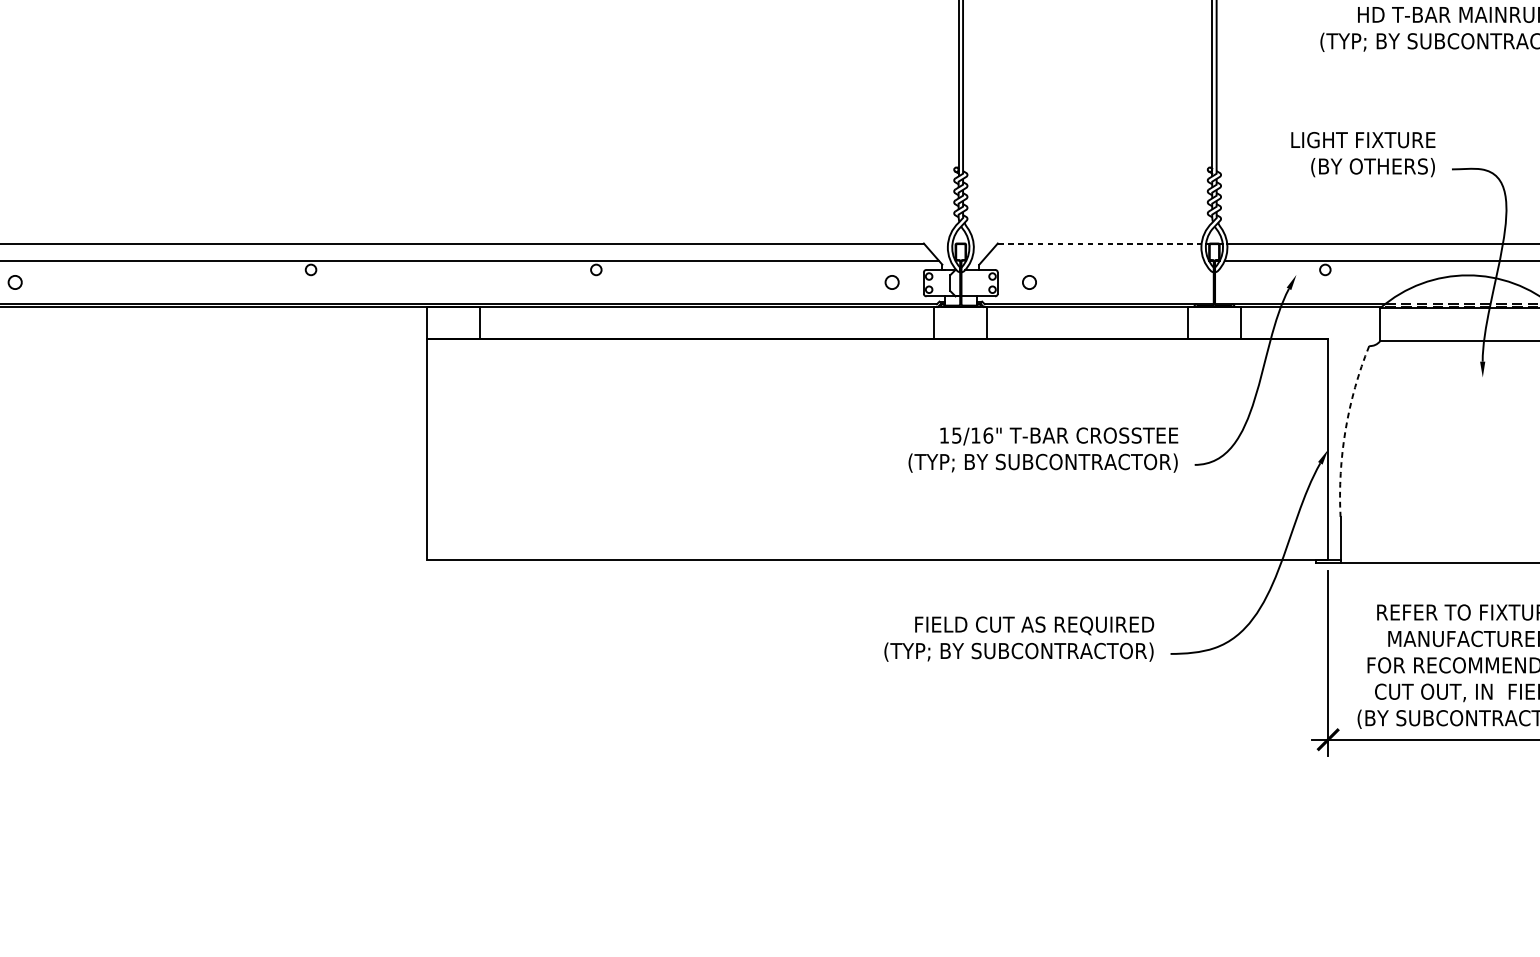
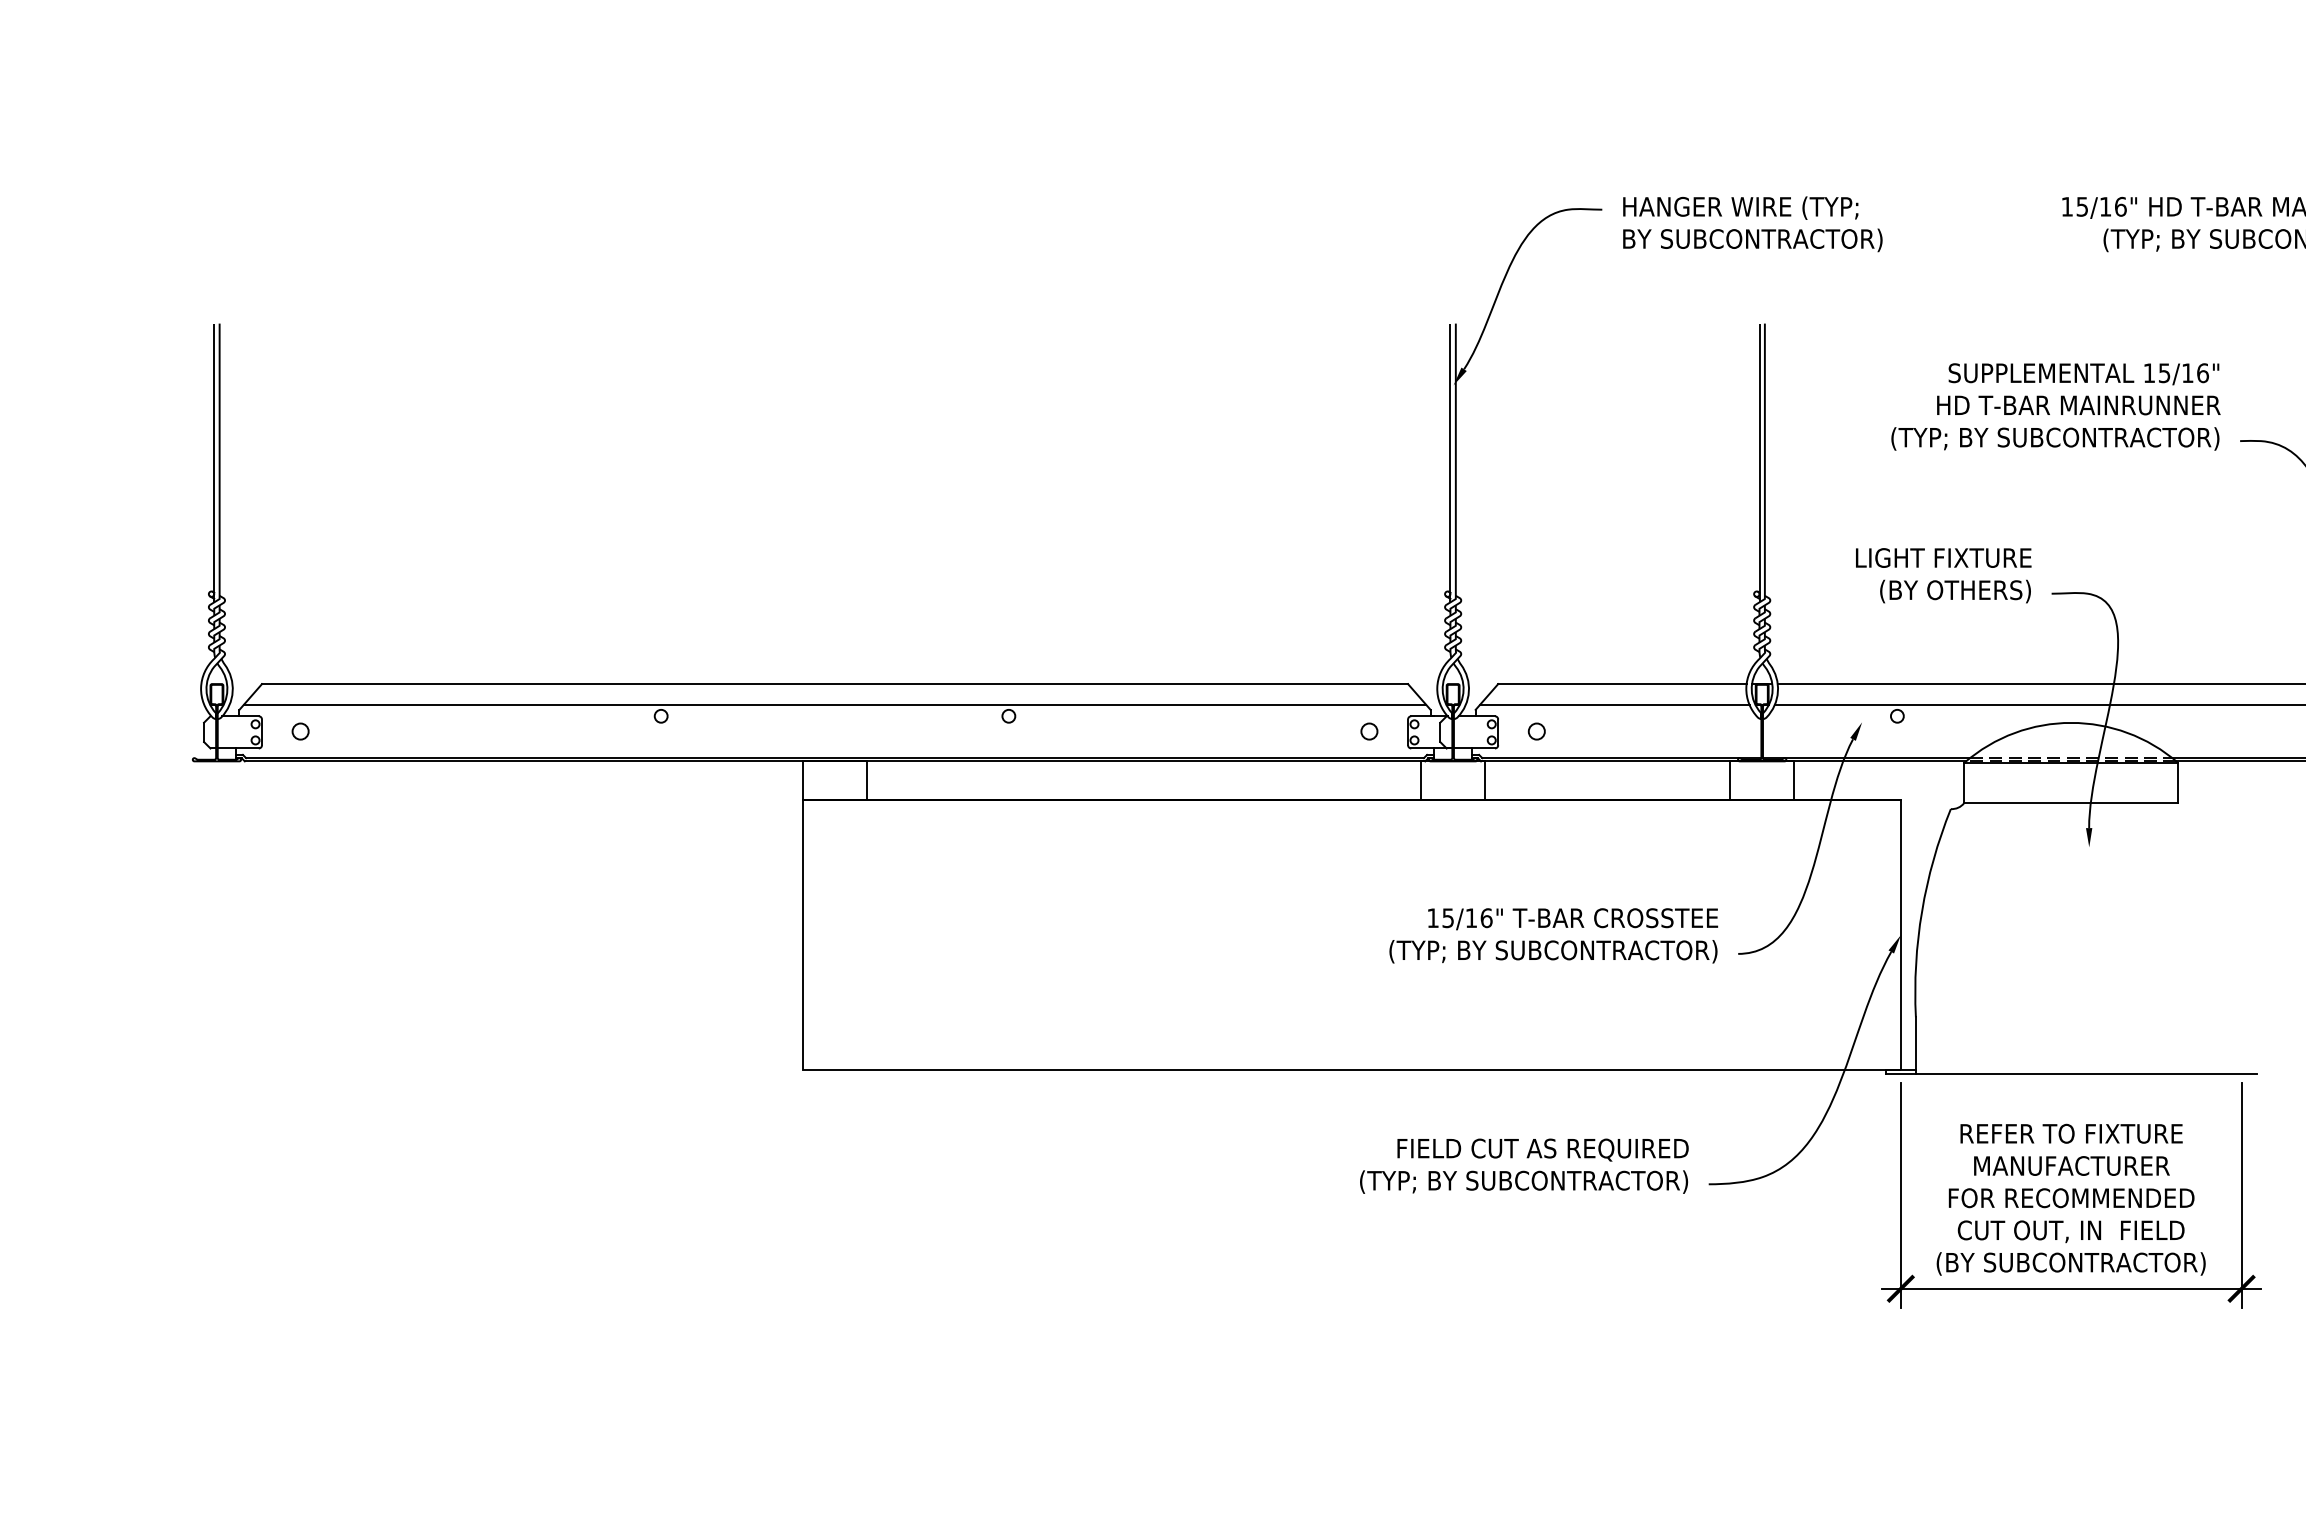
line: (1099, 243) -> (1622, 684), dashed -> solid
line: (1093, 261) -> (1614, 705), added
arc: (1345, 430) -> (1922, 911), dashed -> solid

